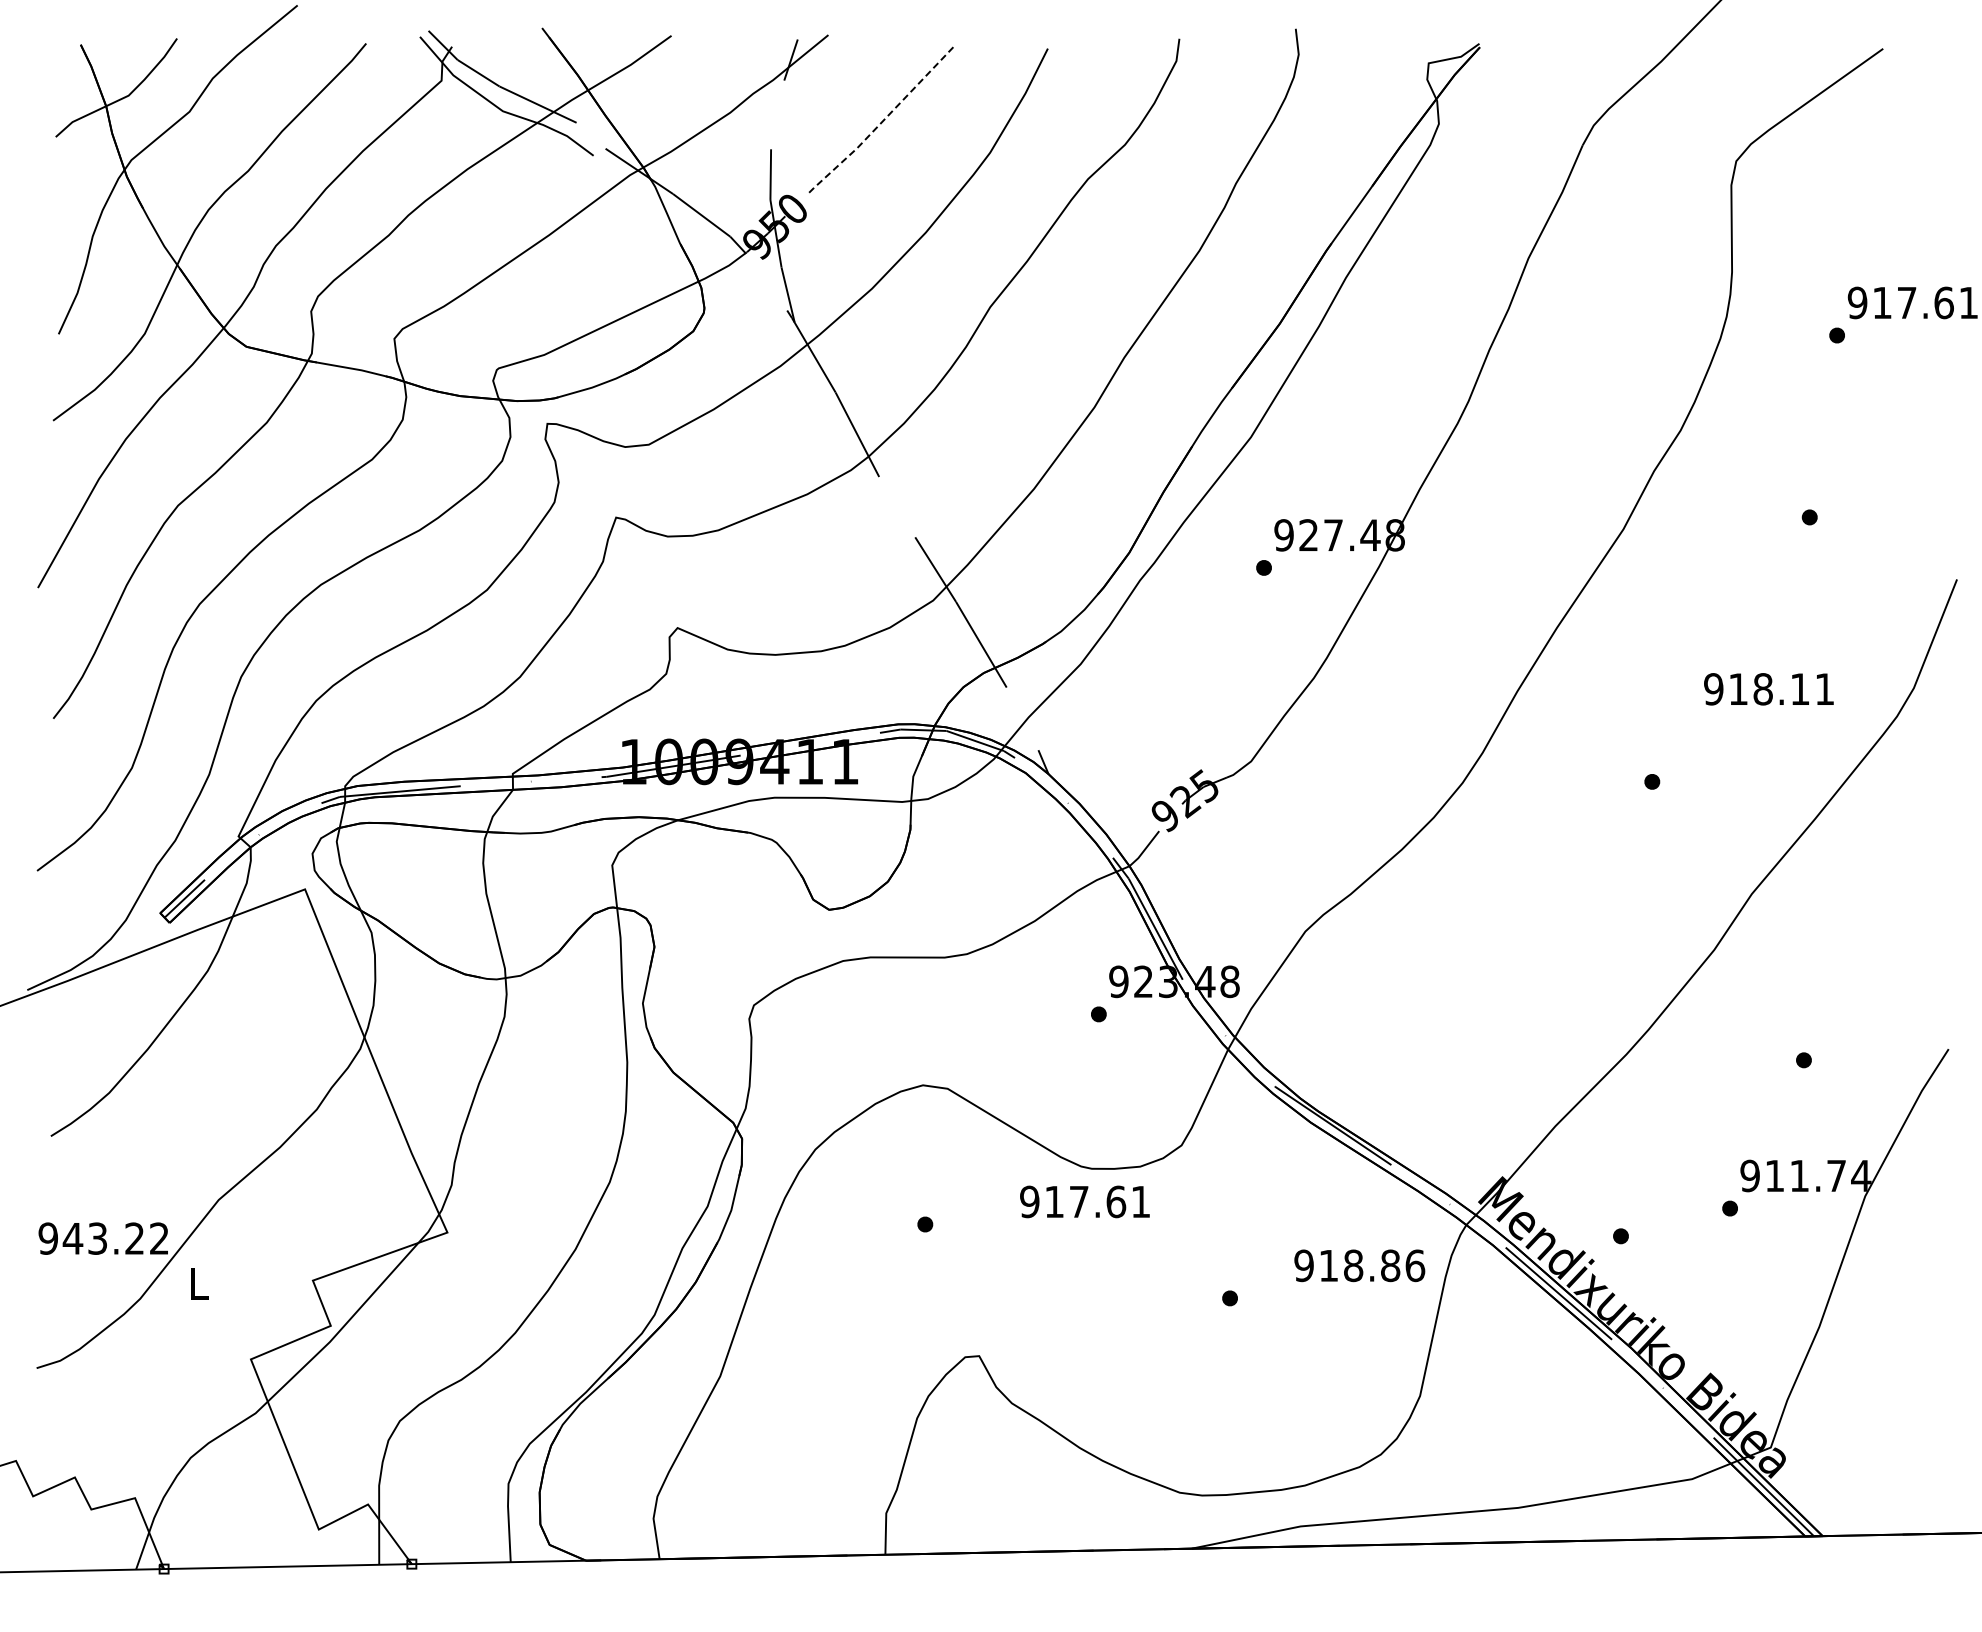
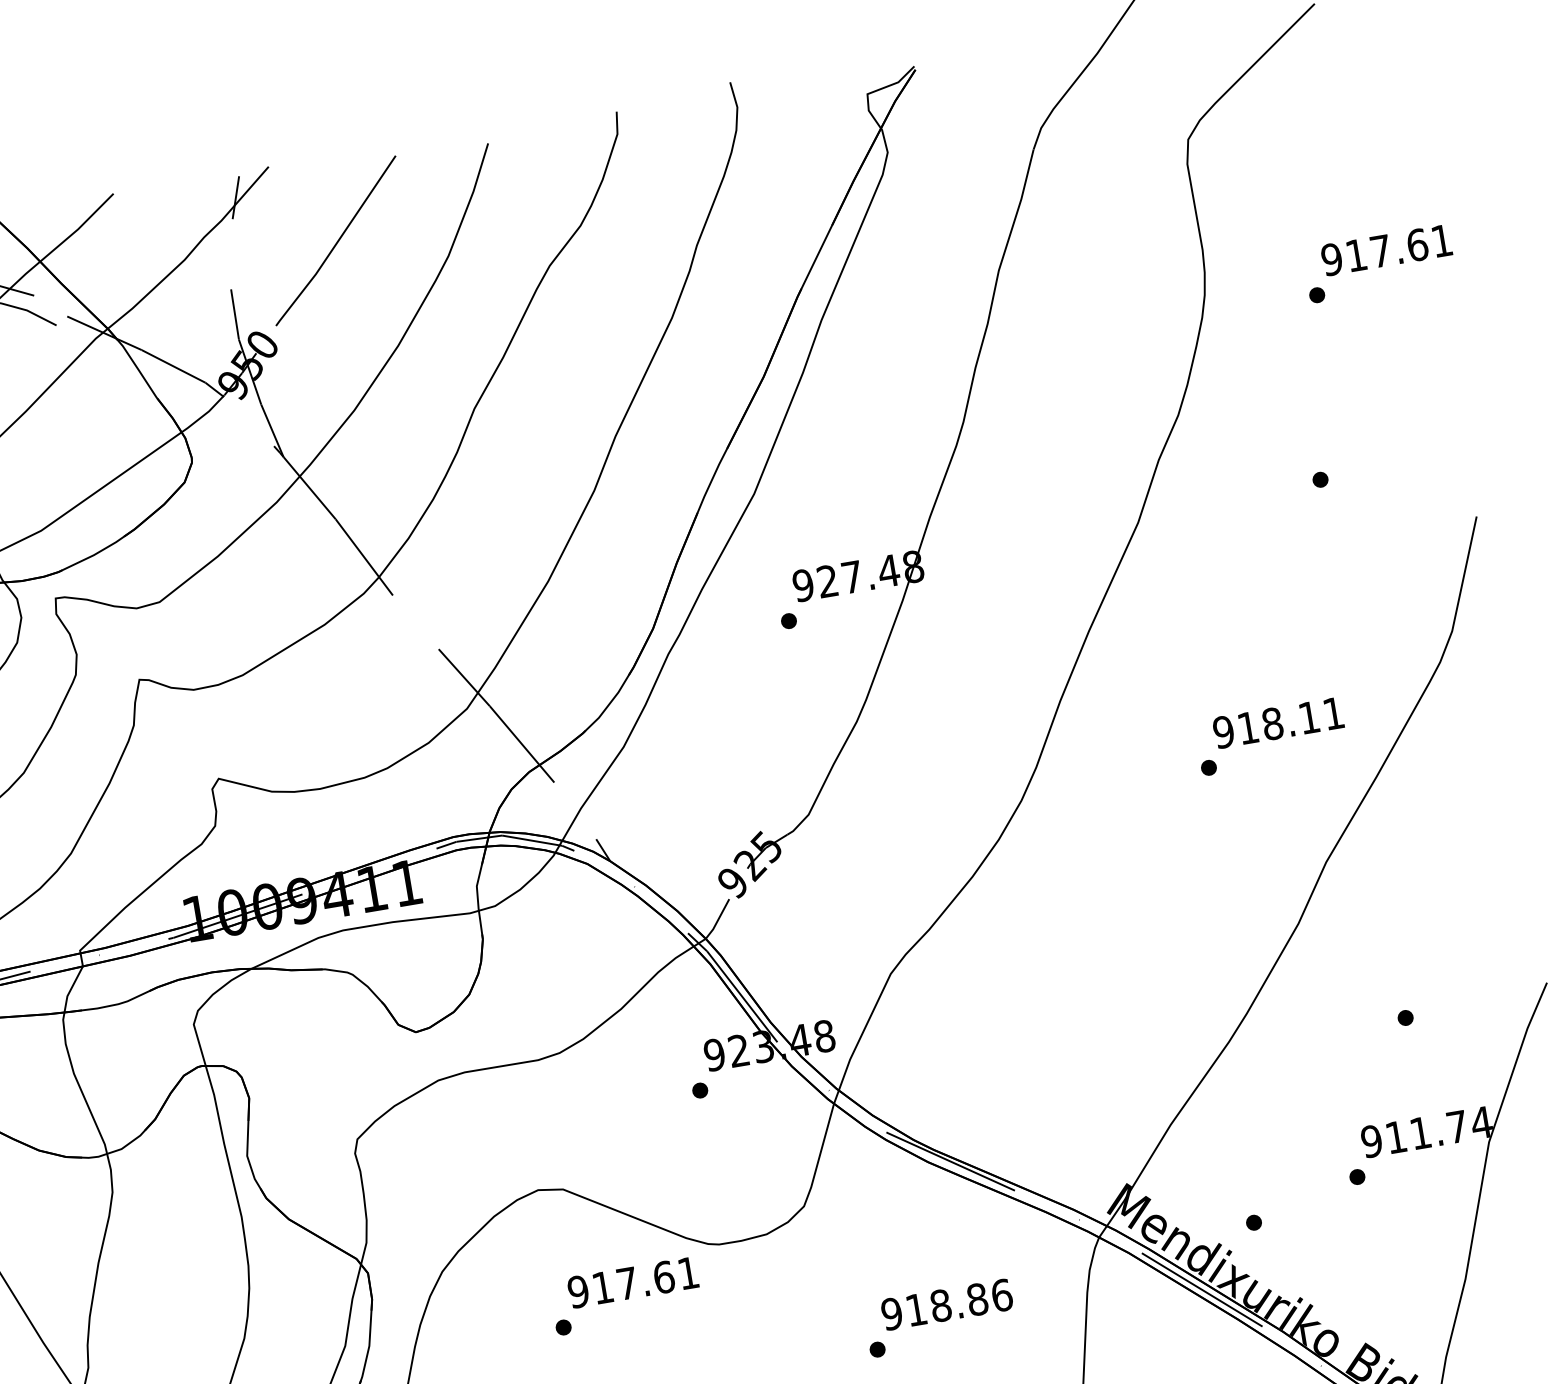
line: (883, 121) -> (337, 243), dashed -> solid
text: (1768, 689) -> (1277, 723), moved
text: (1084, 1201) -> (632, 1282), moved
text: (1359, 1265) -> (946, 1304), moved

